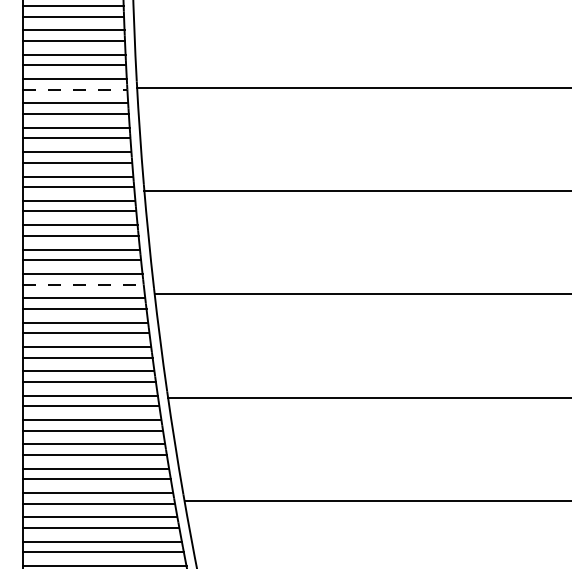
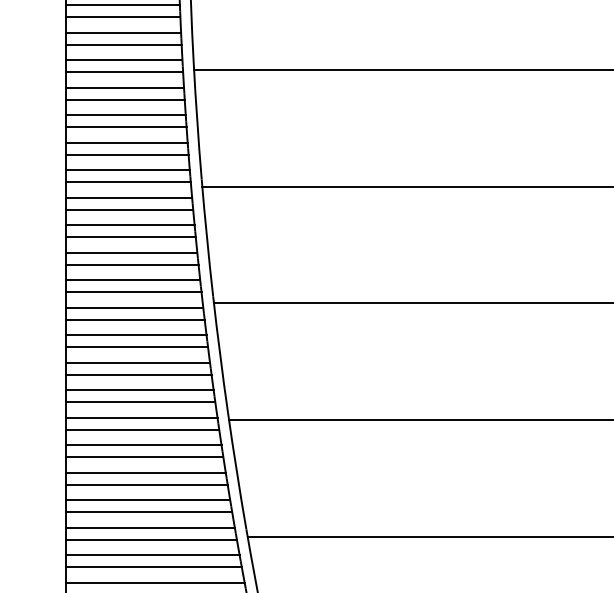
line: (75, 89) -> (124, 72), dashed -> solid
line: (84, 284) -> (134, 292), dashed -> solid

